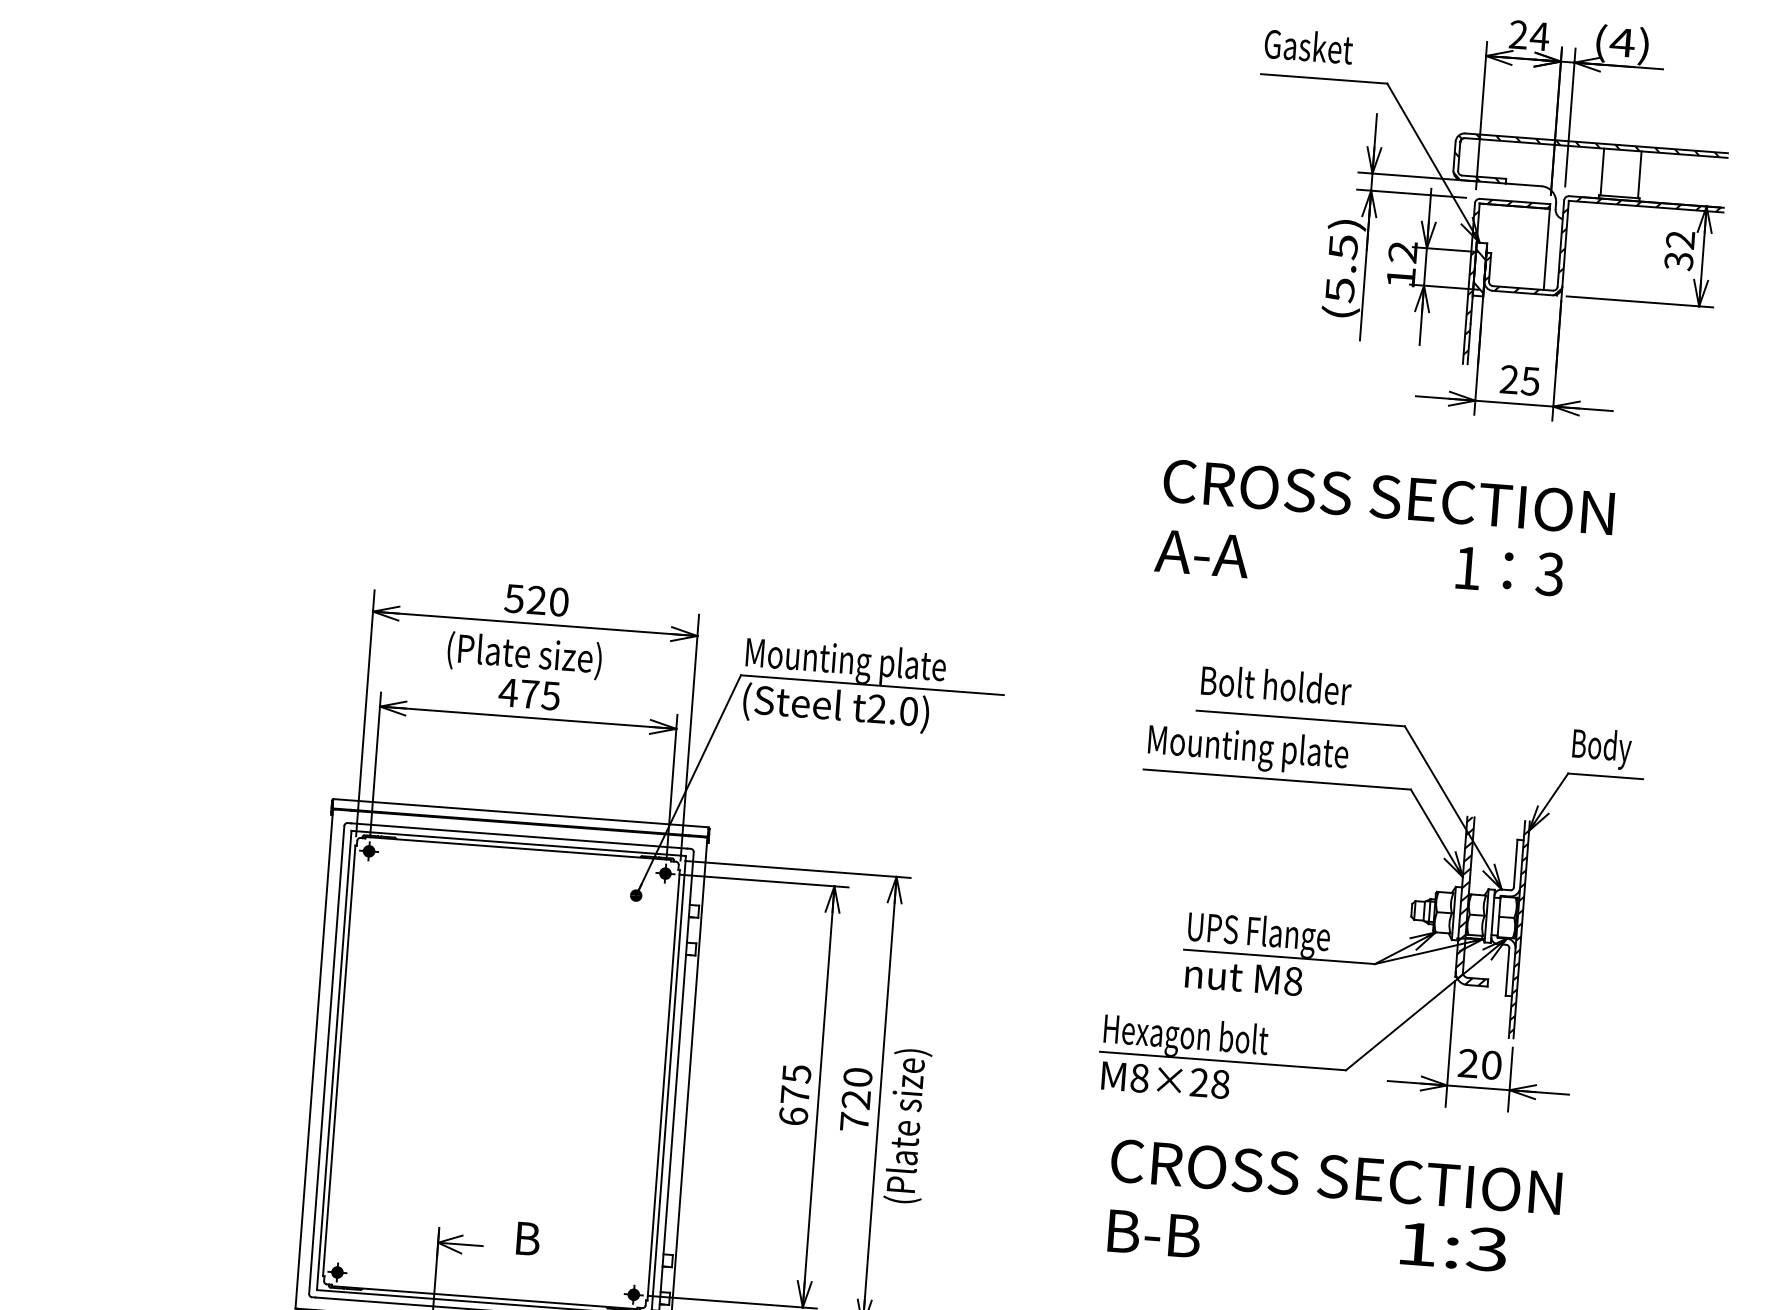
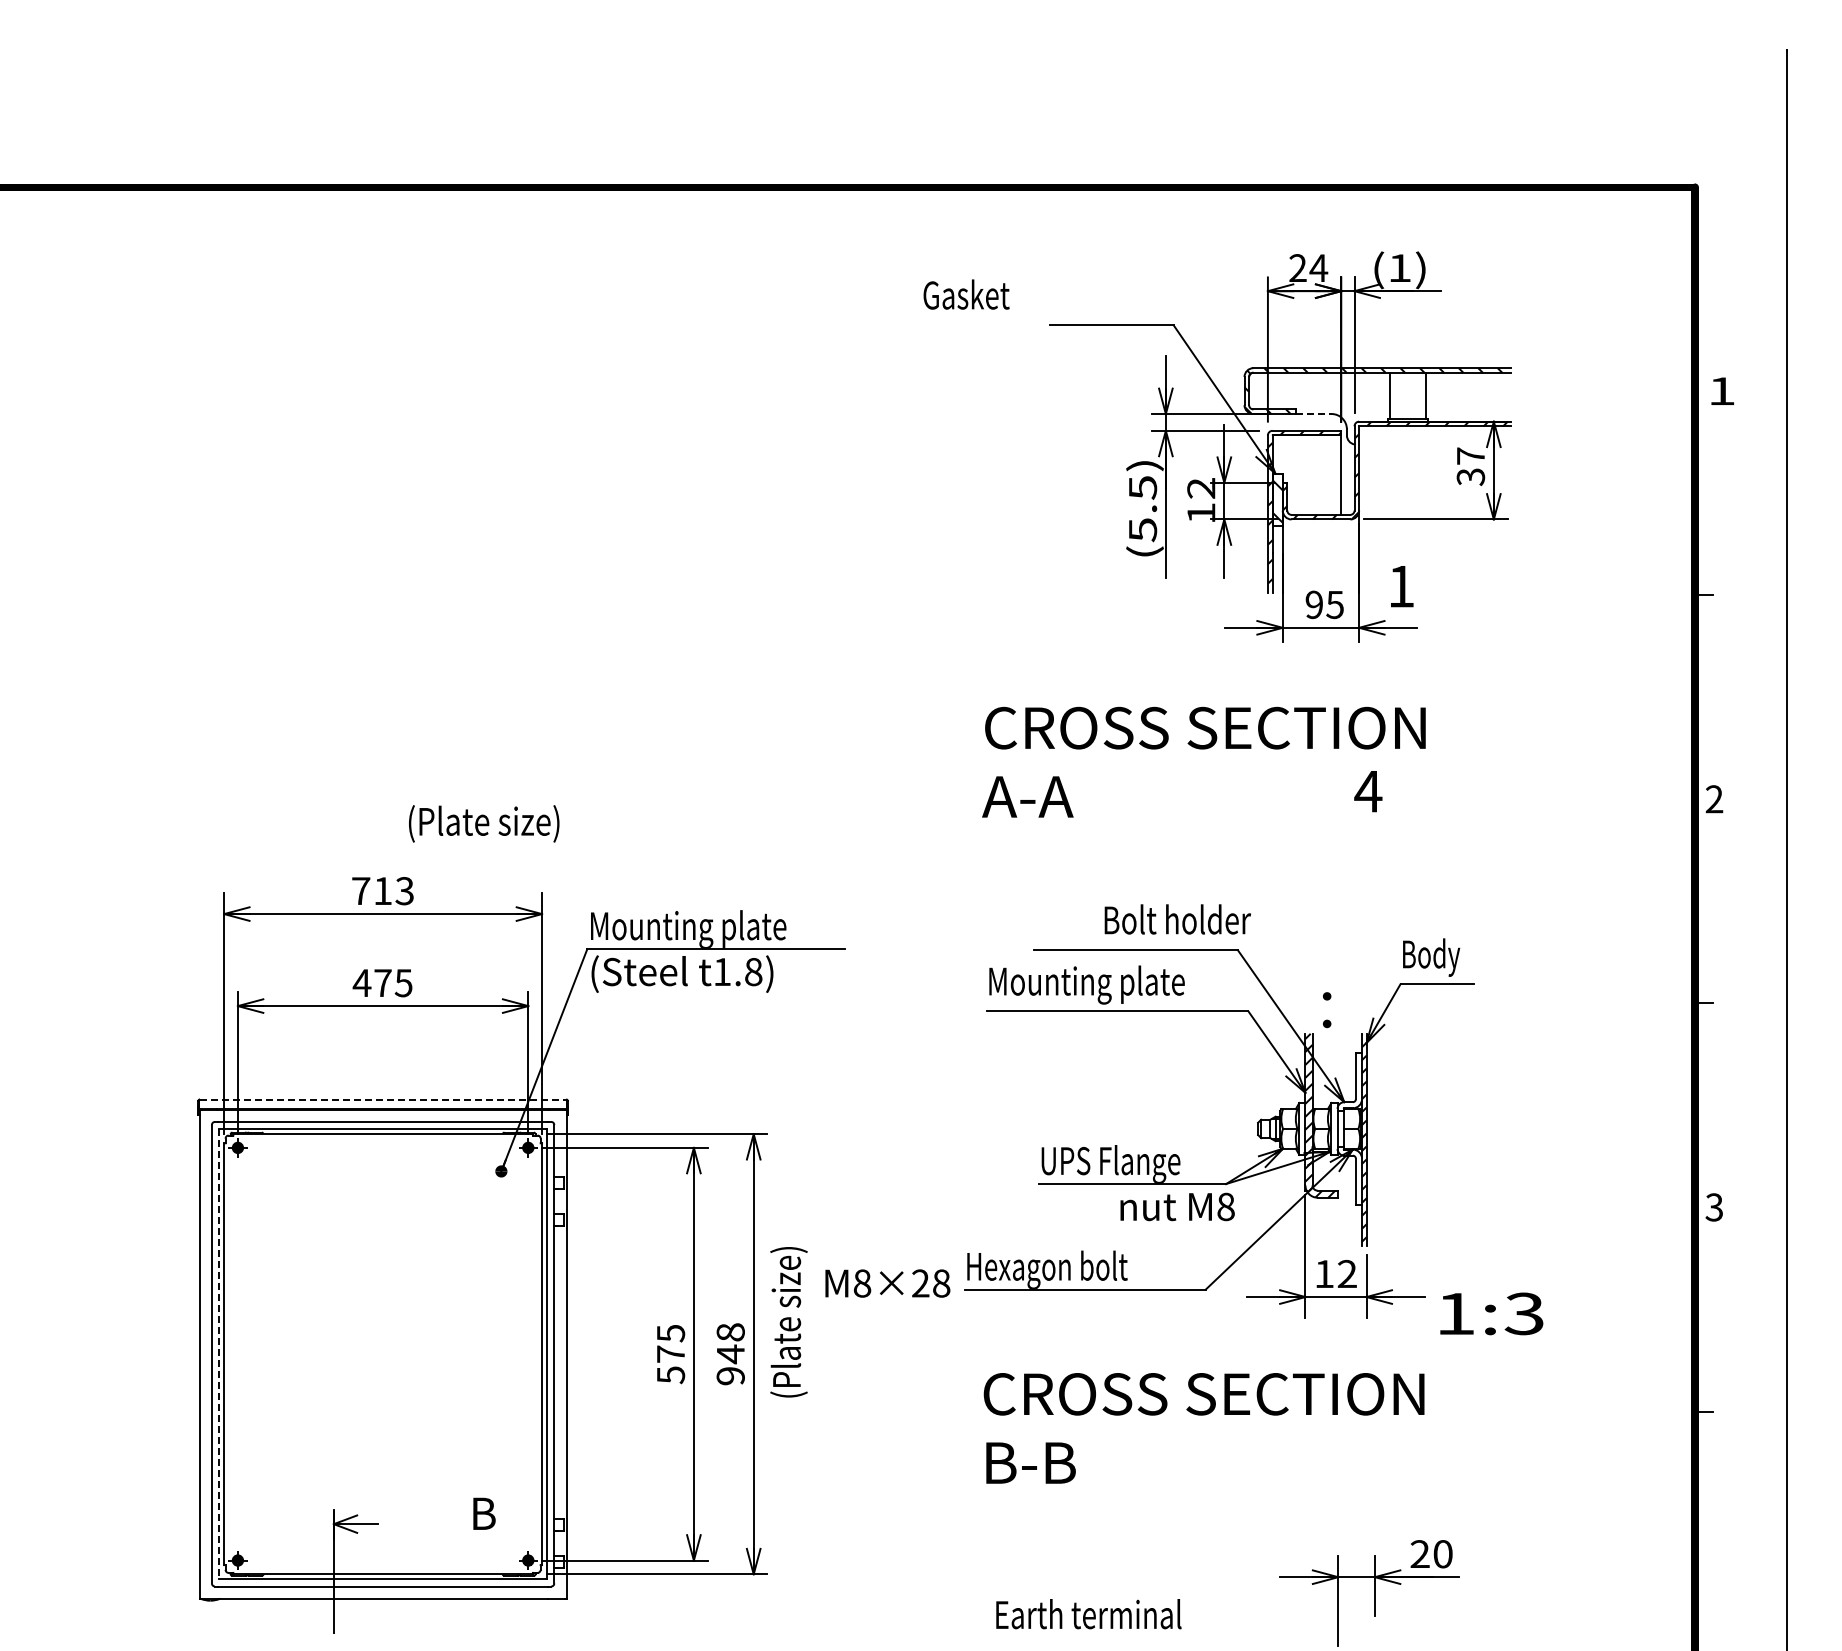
text: (1622, 41) -> (1399, 267), (4) -> (1)
text: (1308, 46) -> (966, 294), moved
line: (1524, 185) -> (1314, 414), solid -> dashed
text: (1680, 239) -> (1470, 455), 32 -> 37
text: (1508, 380) -> (1313, 605), 25 -> 95
text: (1468, 568) -> (1402, 586), moved
text: (1508, 571) -> (1327, 1010), moved
text: (1550, 574) -> (1368, 791), 3 -> 4
text: (536, 600) -> (382, 891), 520 -> 713
text: (525, 655) -> (484, 823), moved
text: (1276, 685) -> (1177, 919), moved
text: (892, 709) -> (737, 971), t2.0) -> t1.8)
line: (521, 813) -> (383, 1099), solid -> dashed
text: (1243, 977) -> (1177, 1206), moved
line: (334, 1060) -> (219, 1354), solid -> dashed
text: (1479, 1063) -> (1335, 1273), 20 -> 12
text: (1165, 1080) -> (887, 1283), moved
text: (855, 1100) -> (730, 1354), 720 -> 948
text: (793, 1116) -> (670, 1375), 675 -> 575
text: (907, 1126) -> (788, 1322), moved
text: (528, 1238) -> (484, 1513), moved
text: (1453, 1246) -> (1491, 1313), moved

